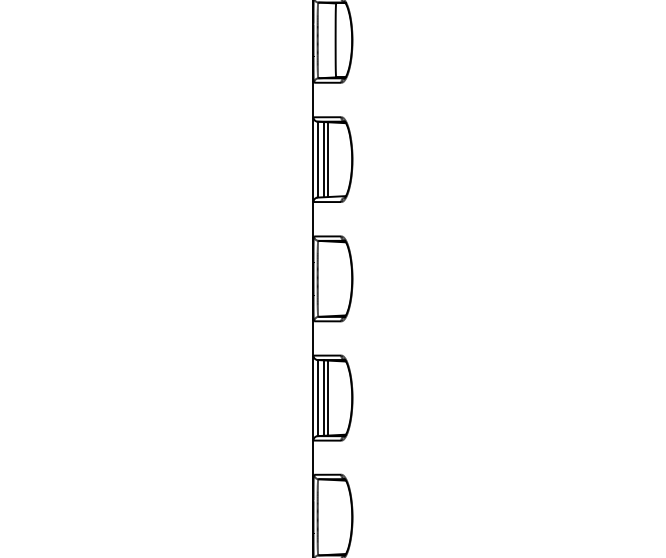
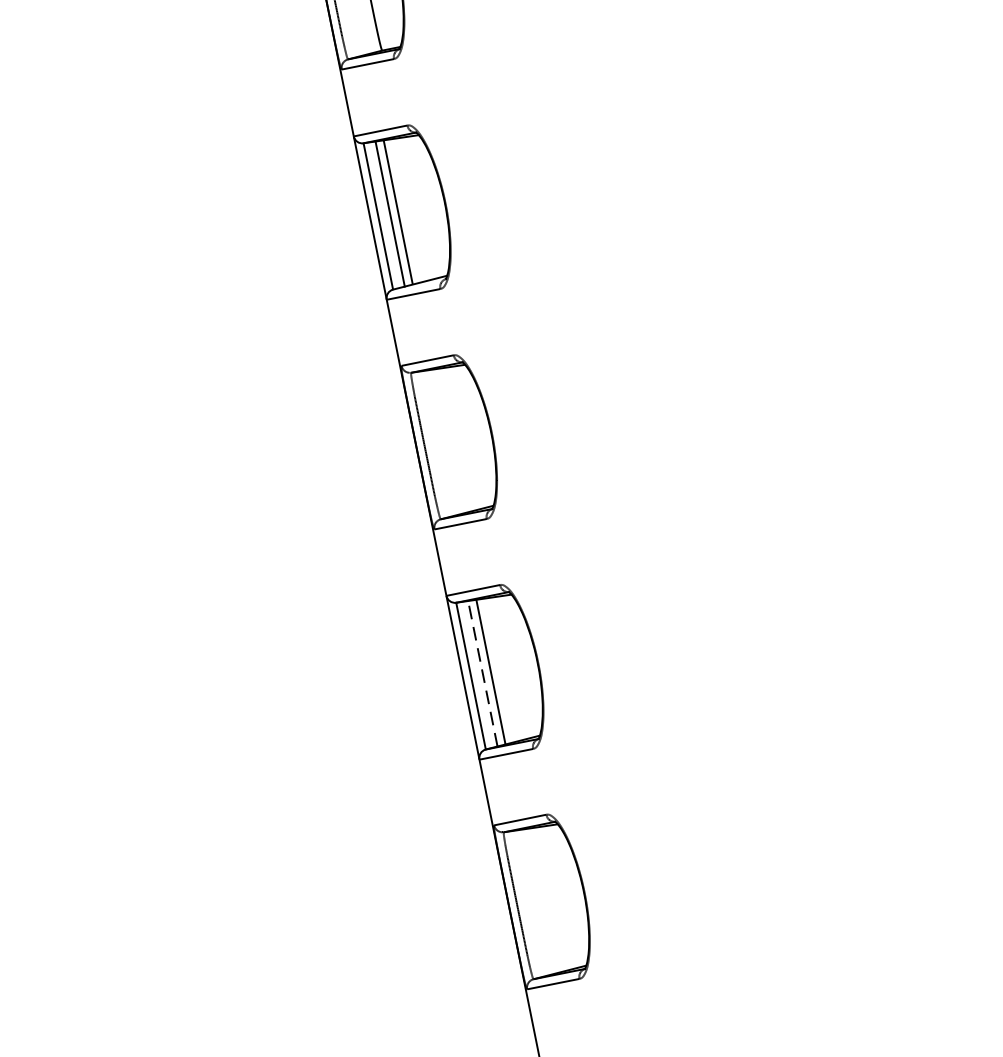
line: (323, 398) -> (482, 674), solid -> dashed

